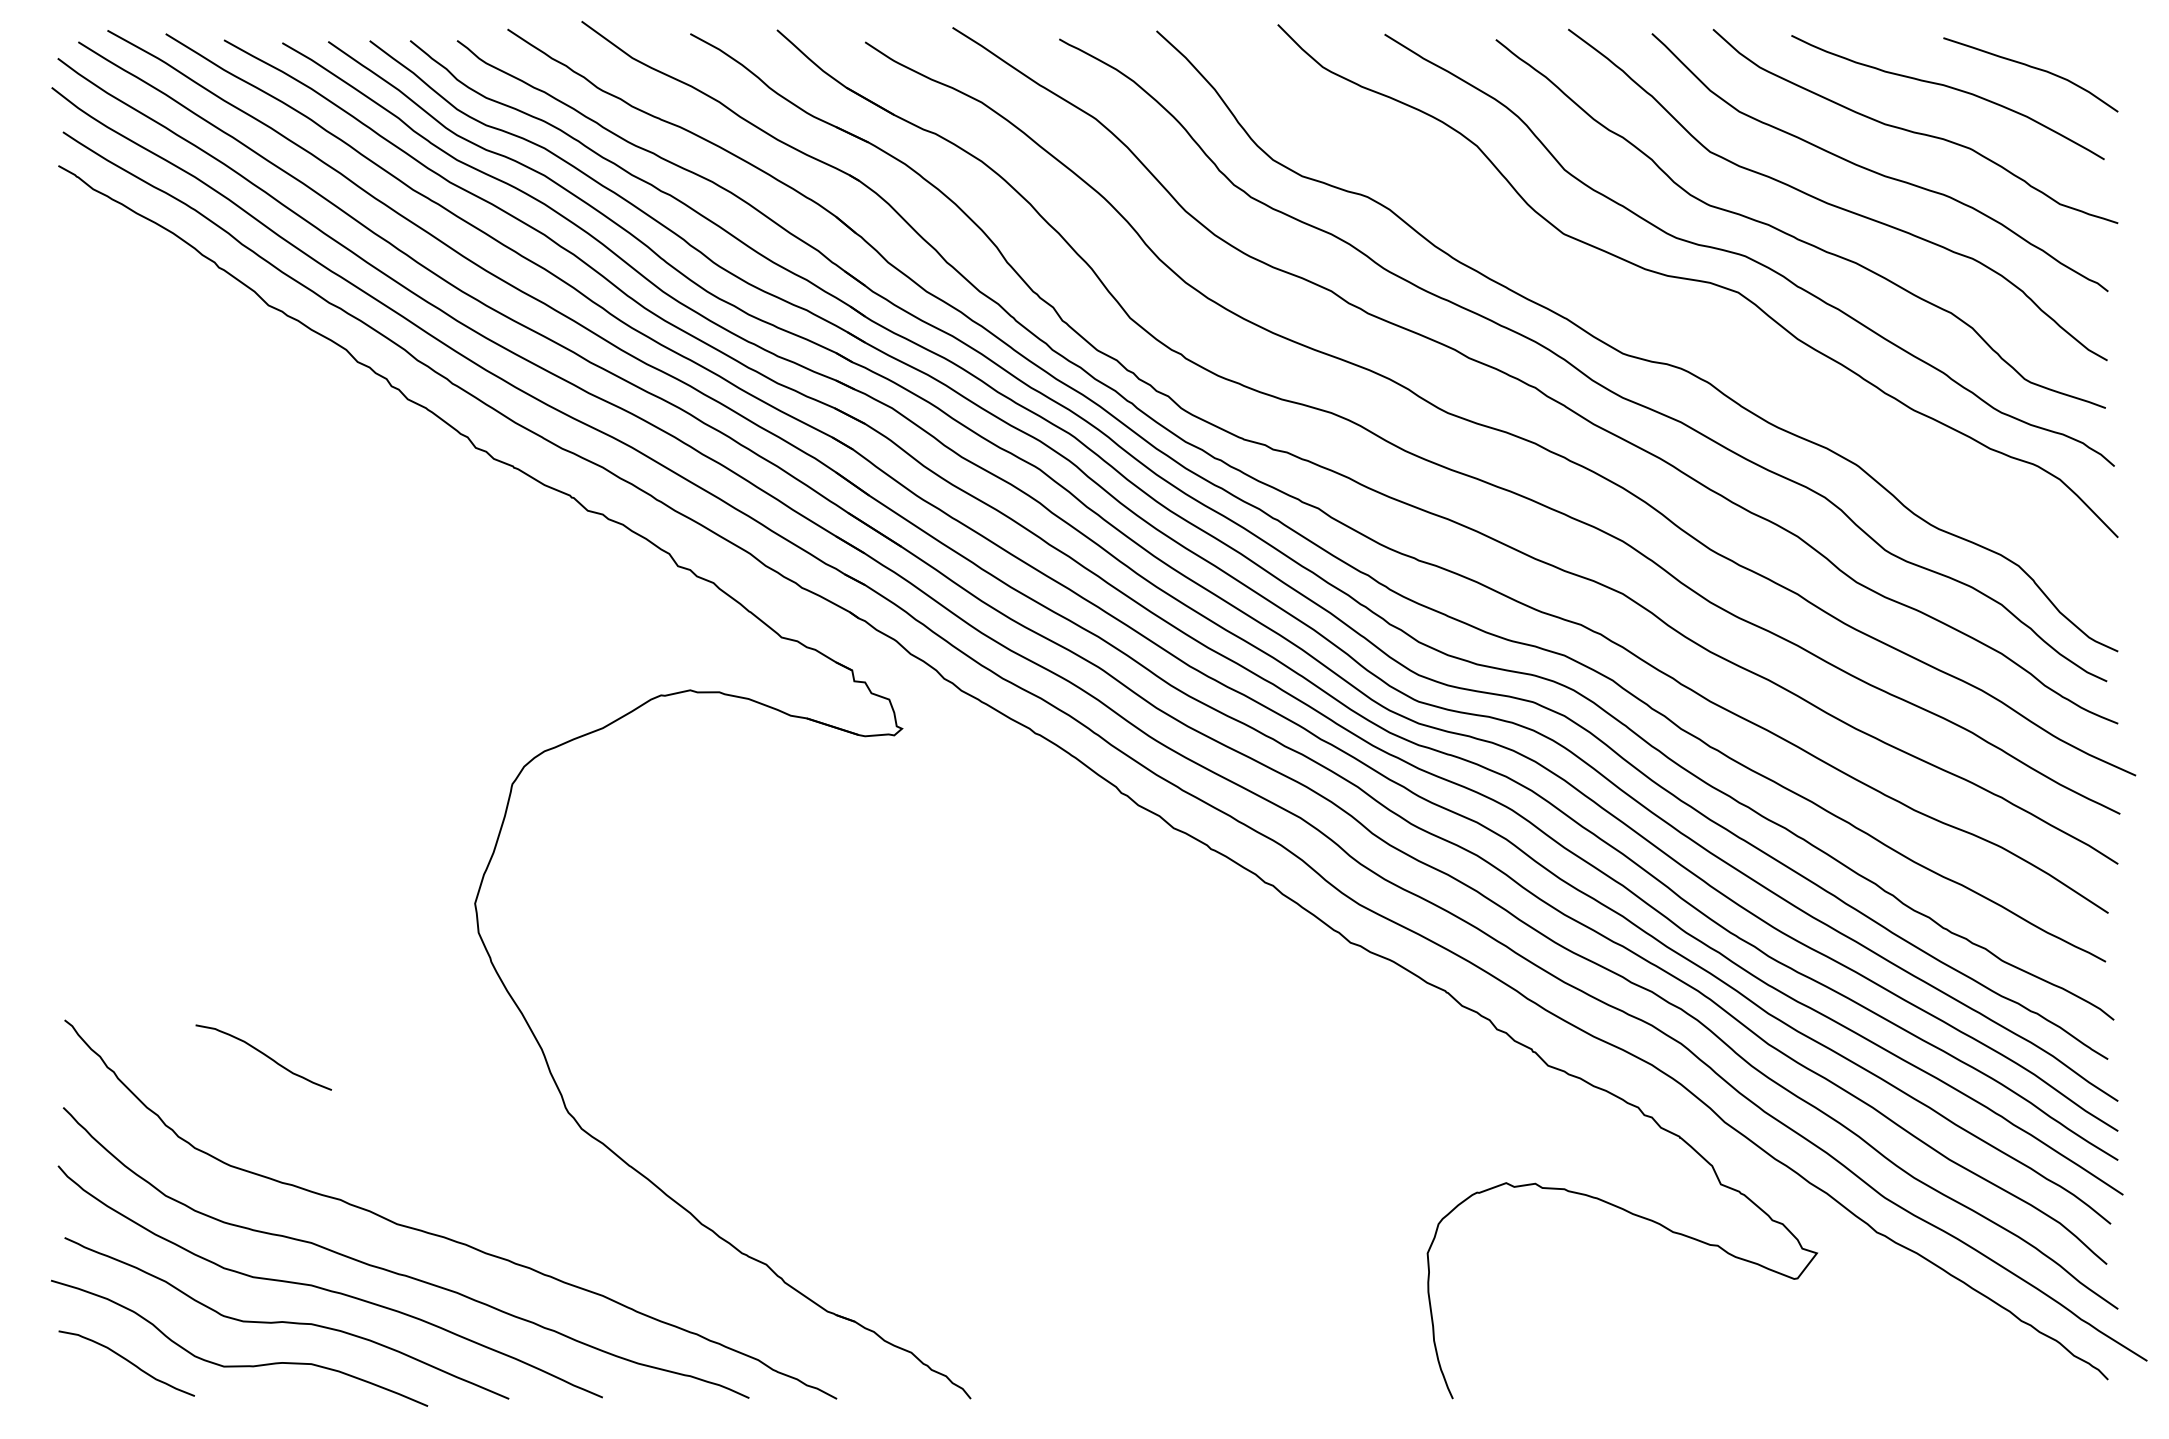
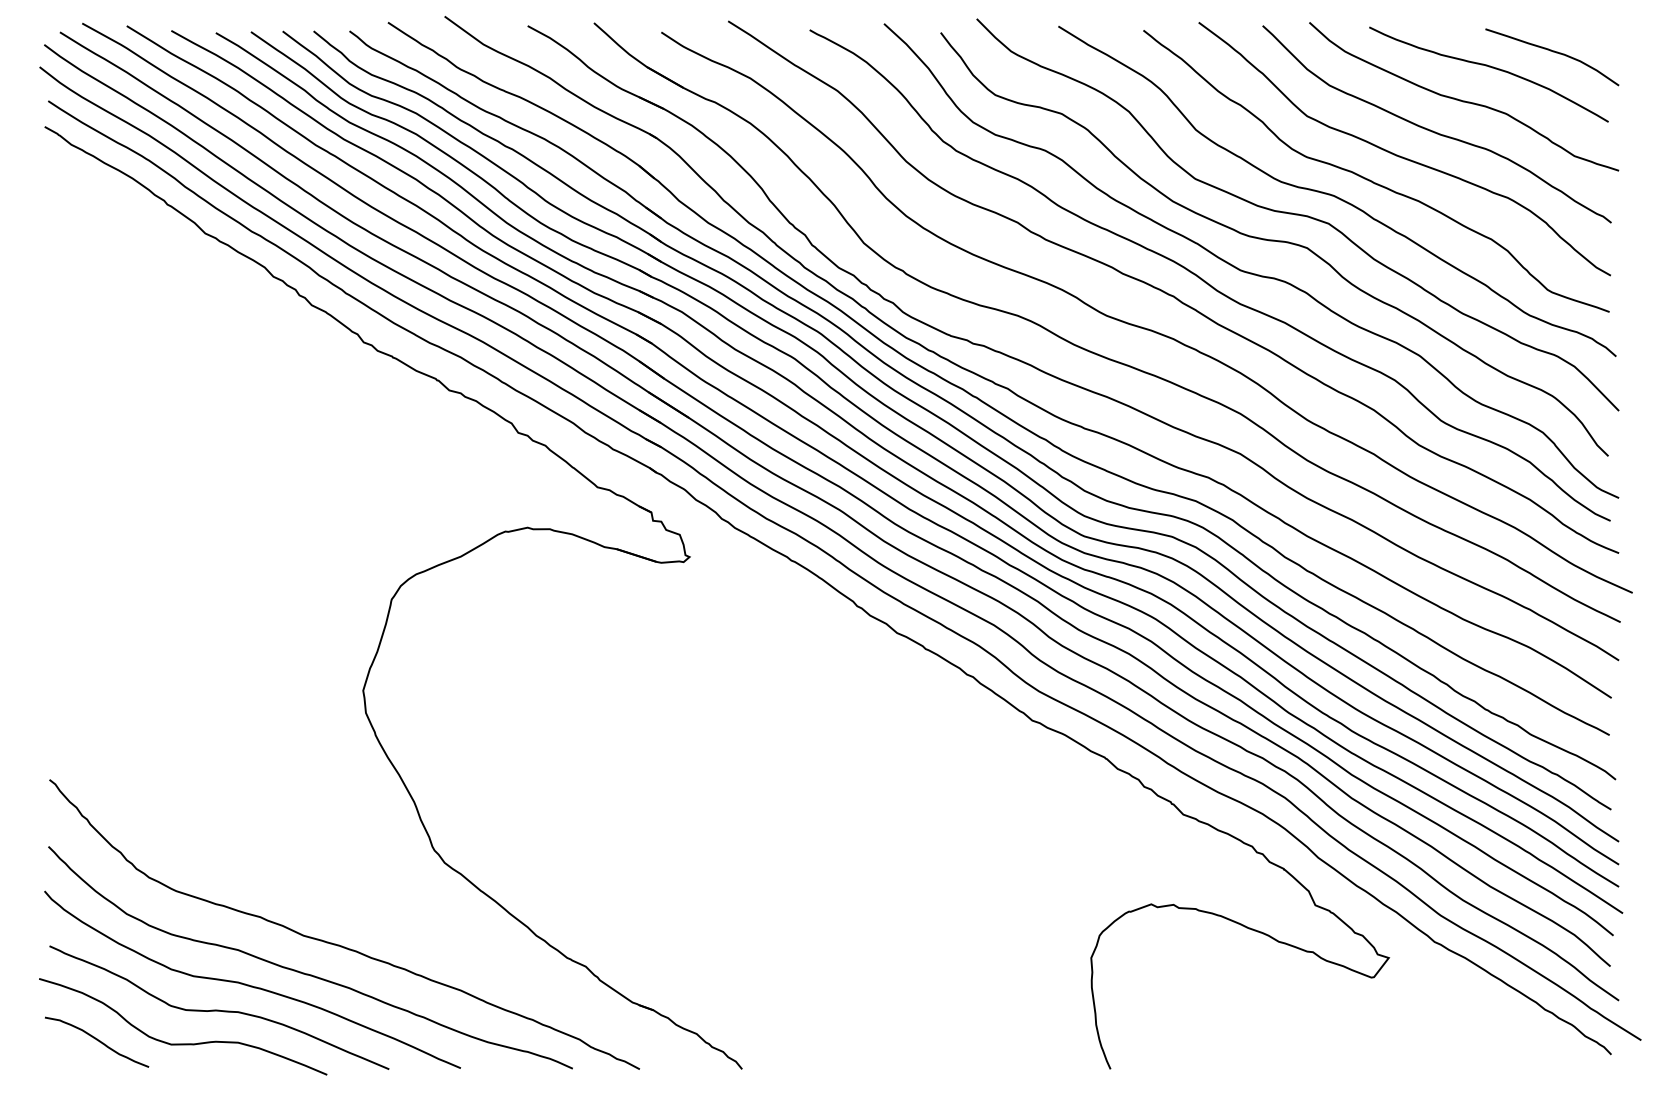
curve: (1669, 316) -> (1276, 241), added
curve: (264, 1055) -> (202, 806), removed

